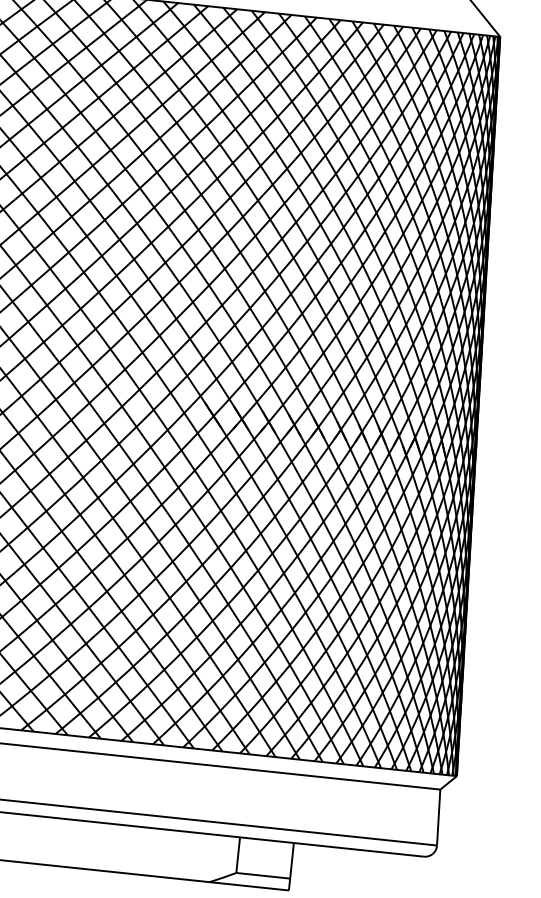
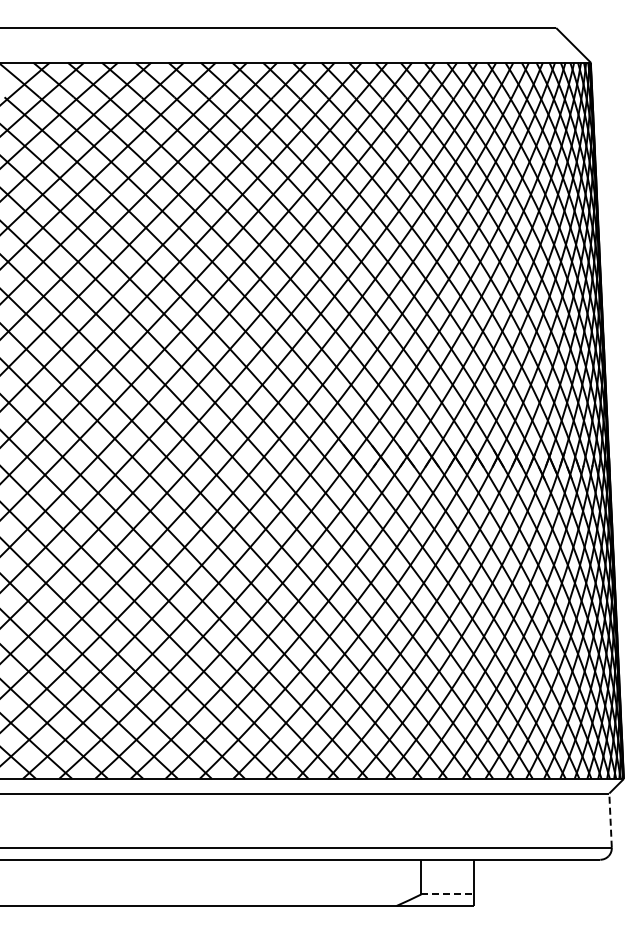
line: (438, 817) -> (610, 820), solid -> dashed
line: (264, 875) -> (448, 894), solid -> dashed

